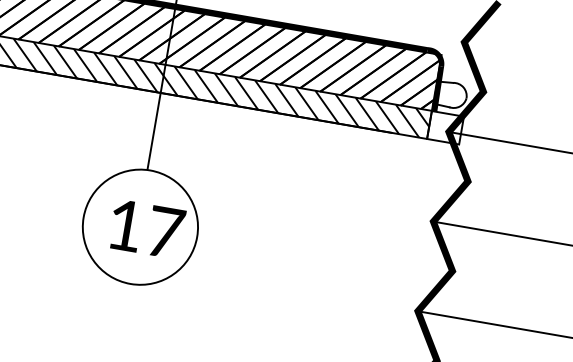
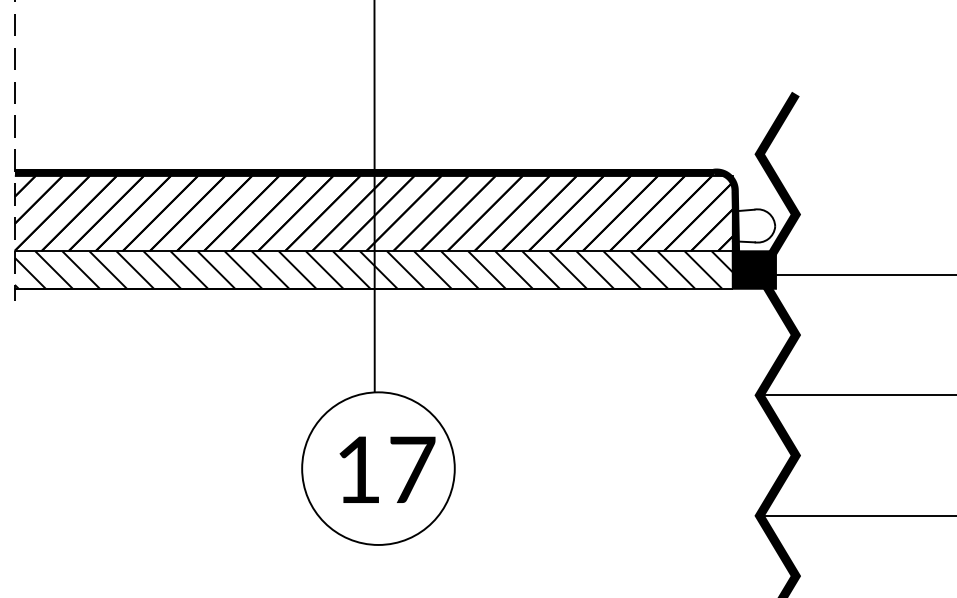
fill: (444, 127) -> (753, 269), added

